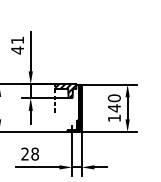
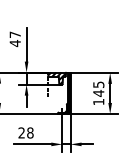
text: (16, 40) -> (14, 34), 41 -> 47
text: (114, 97) -> (98, 84), 140 -> 145

